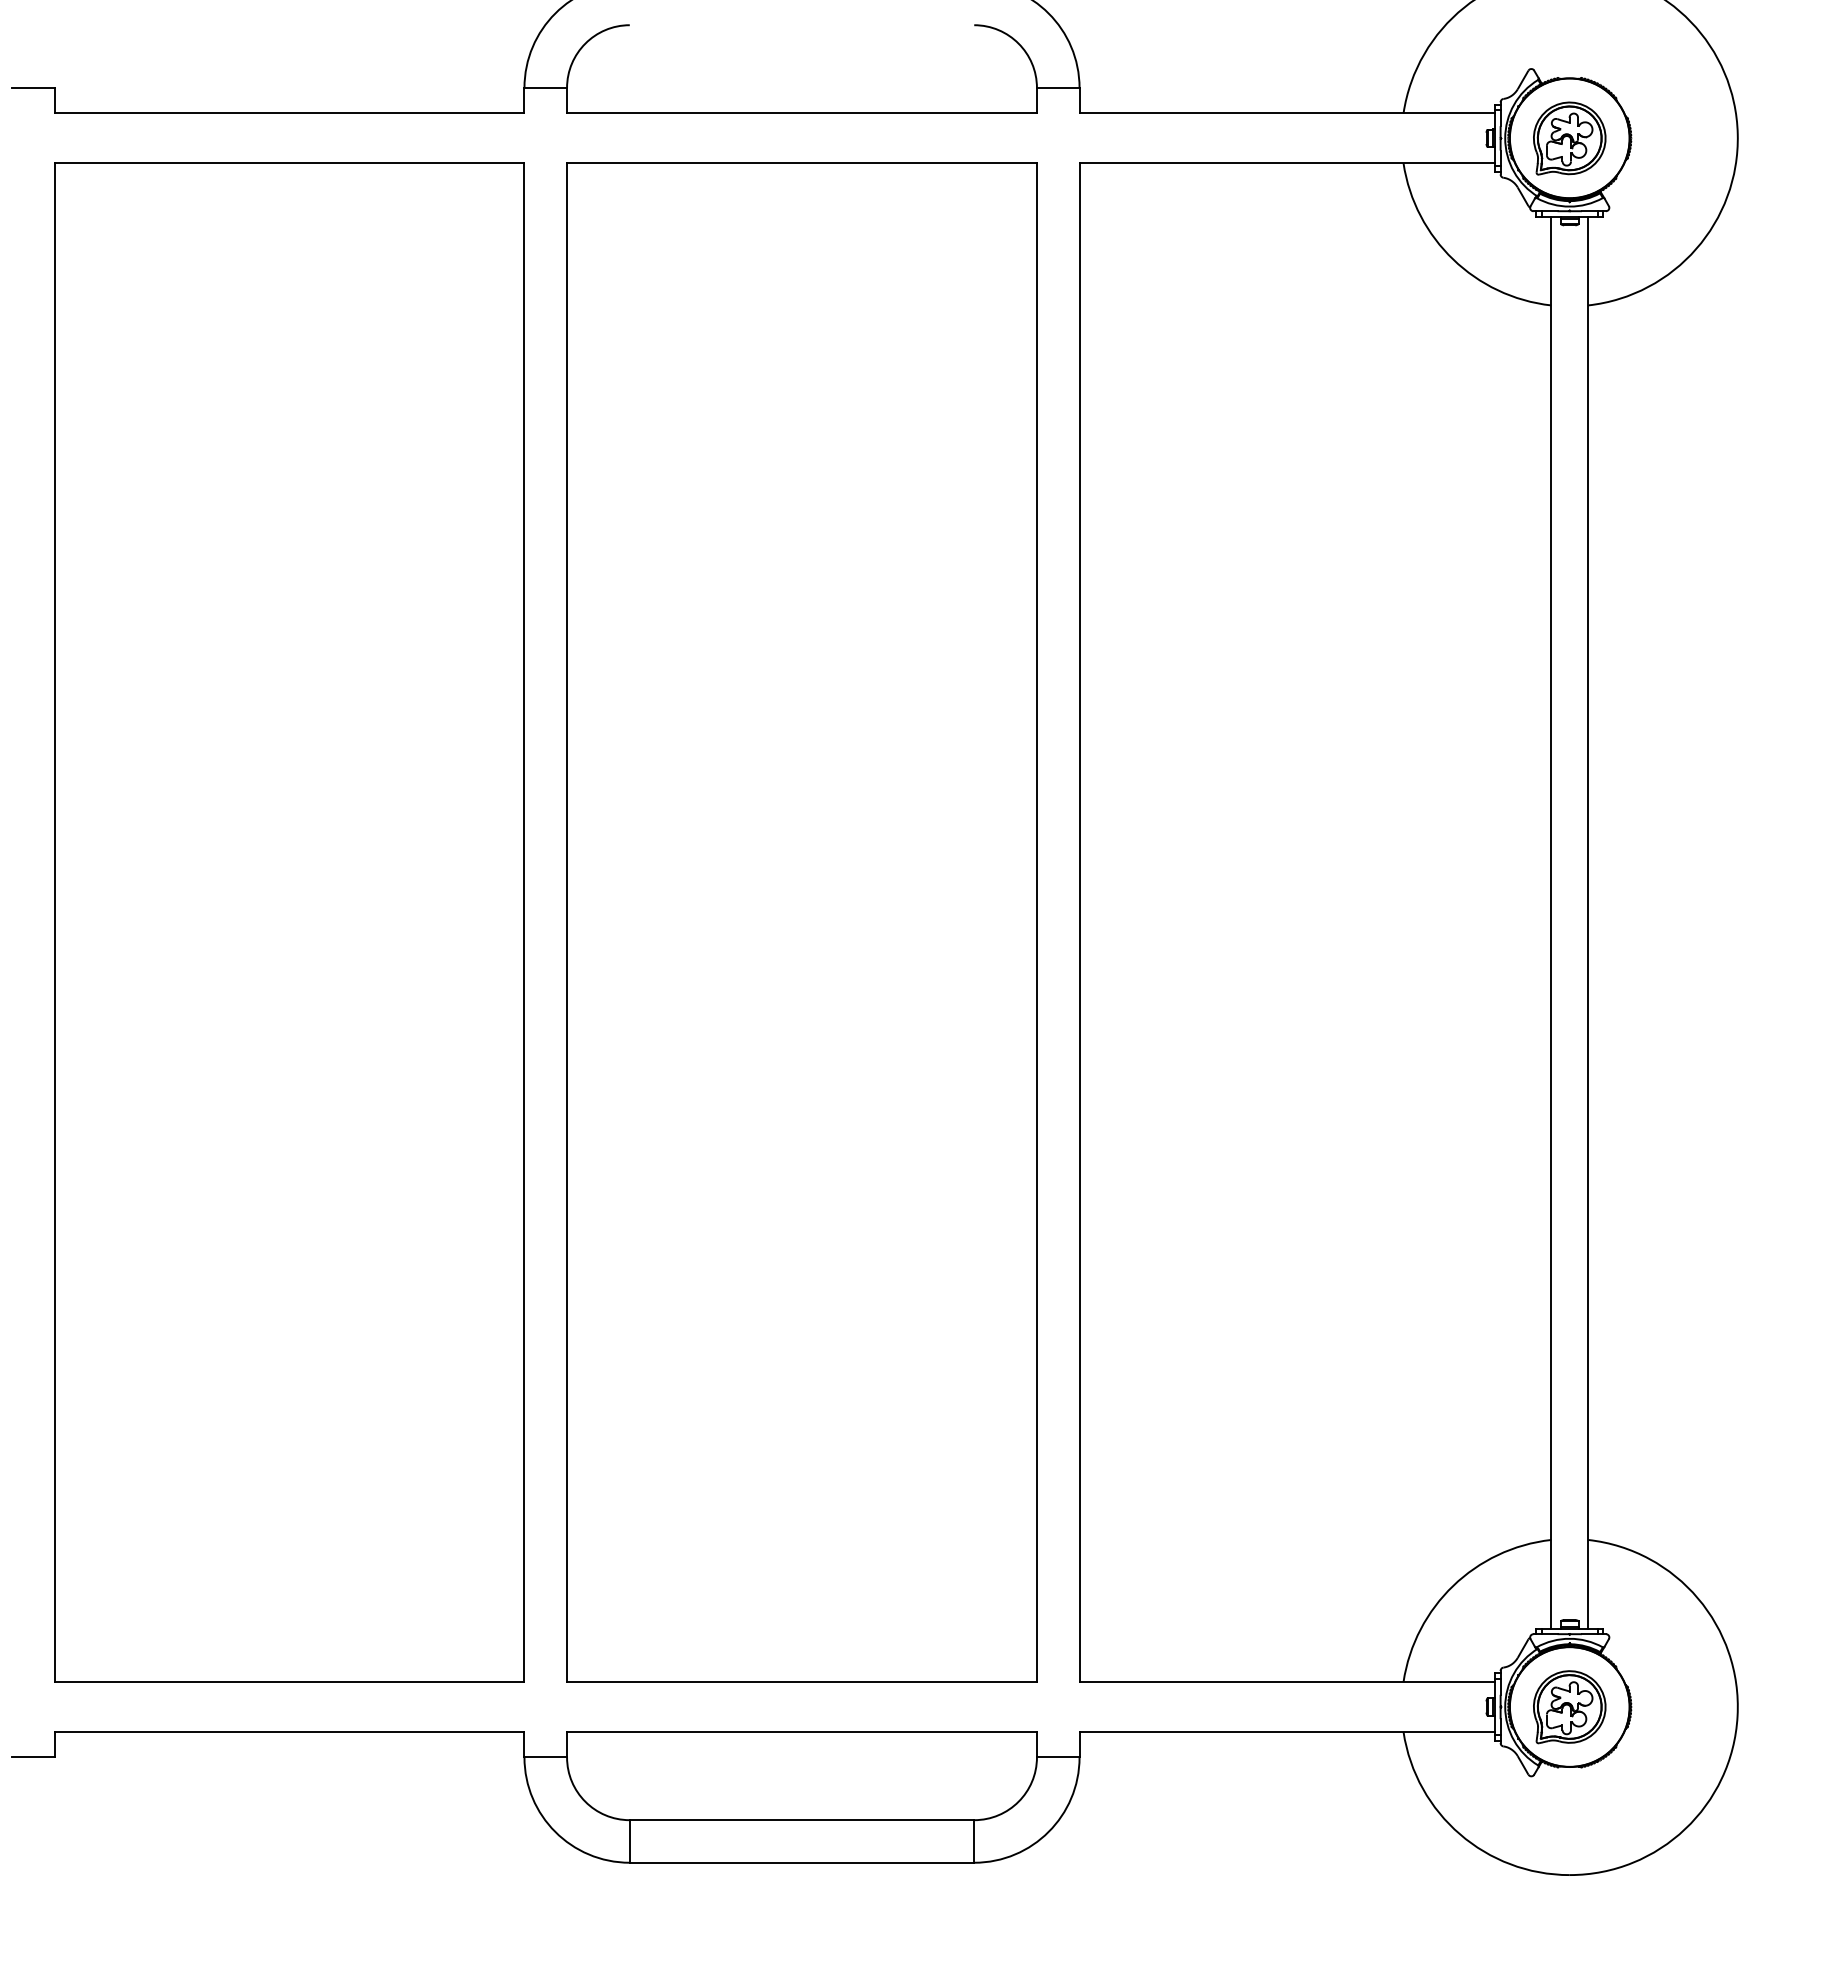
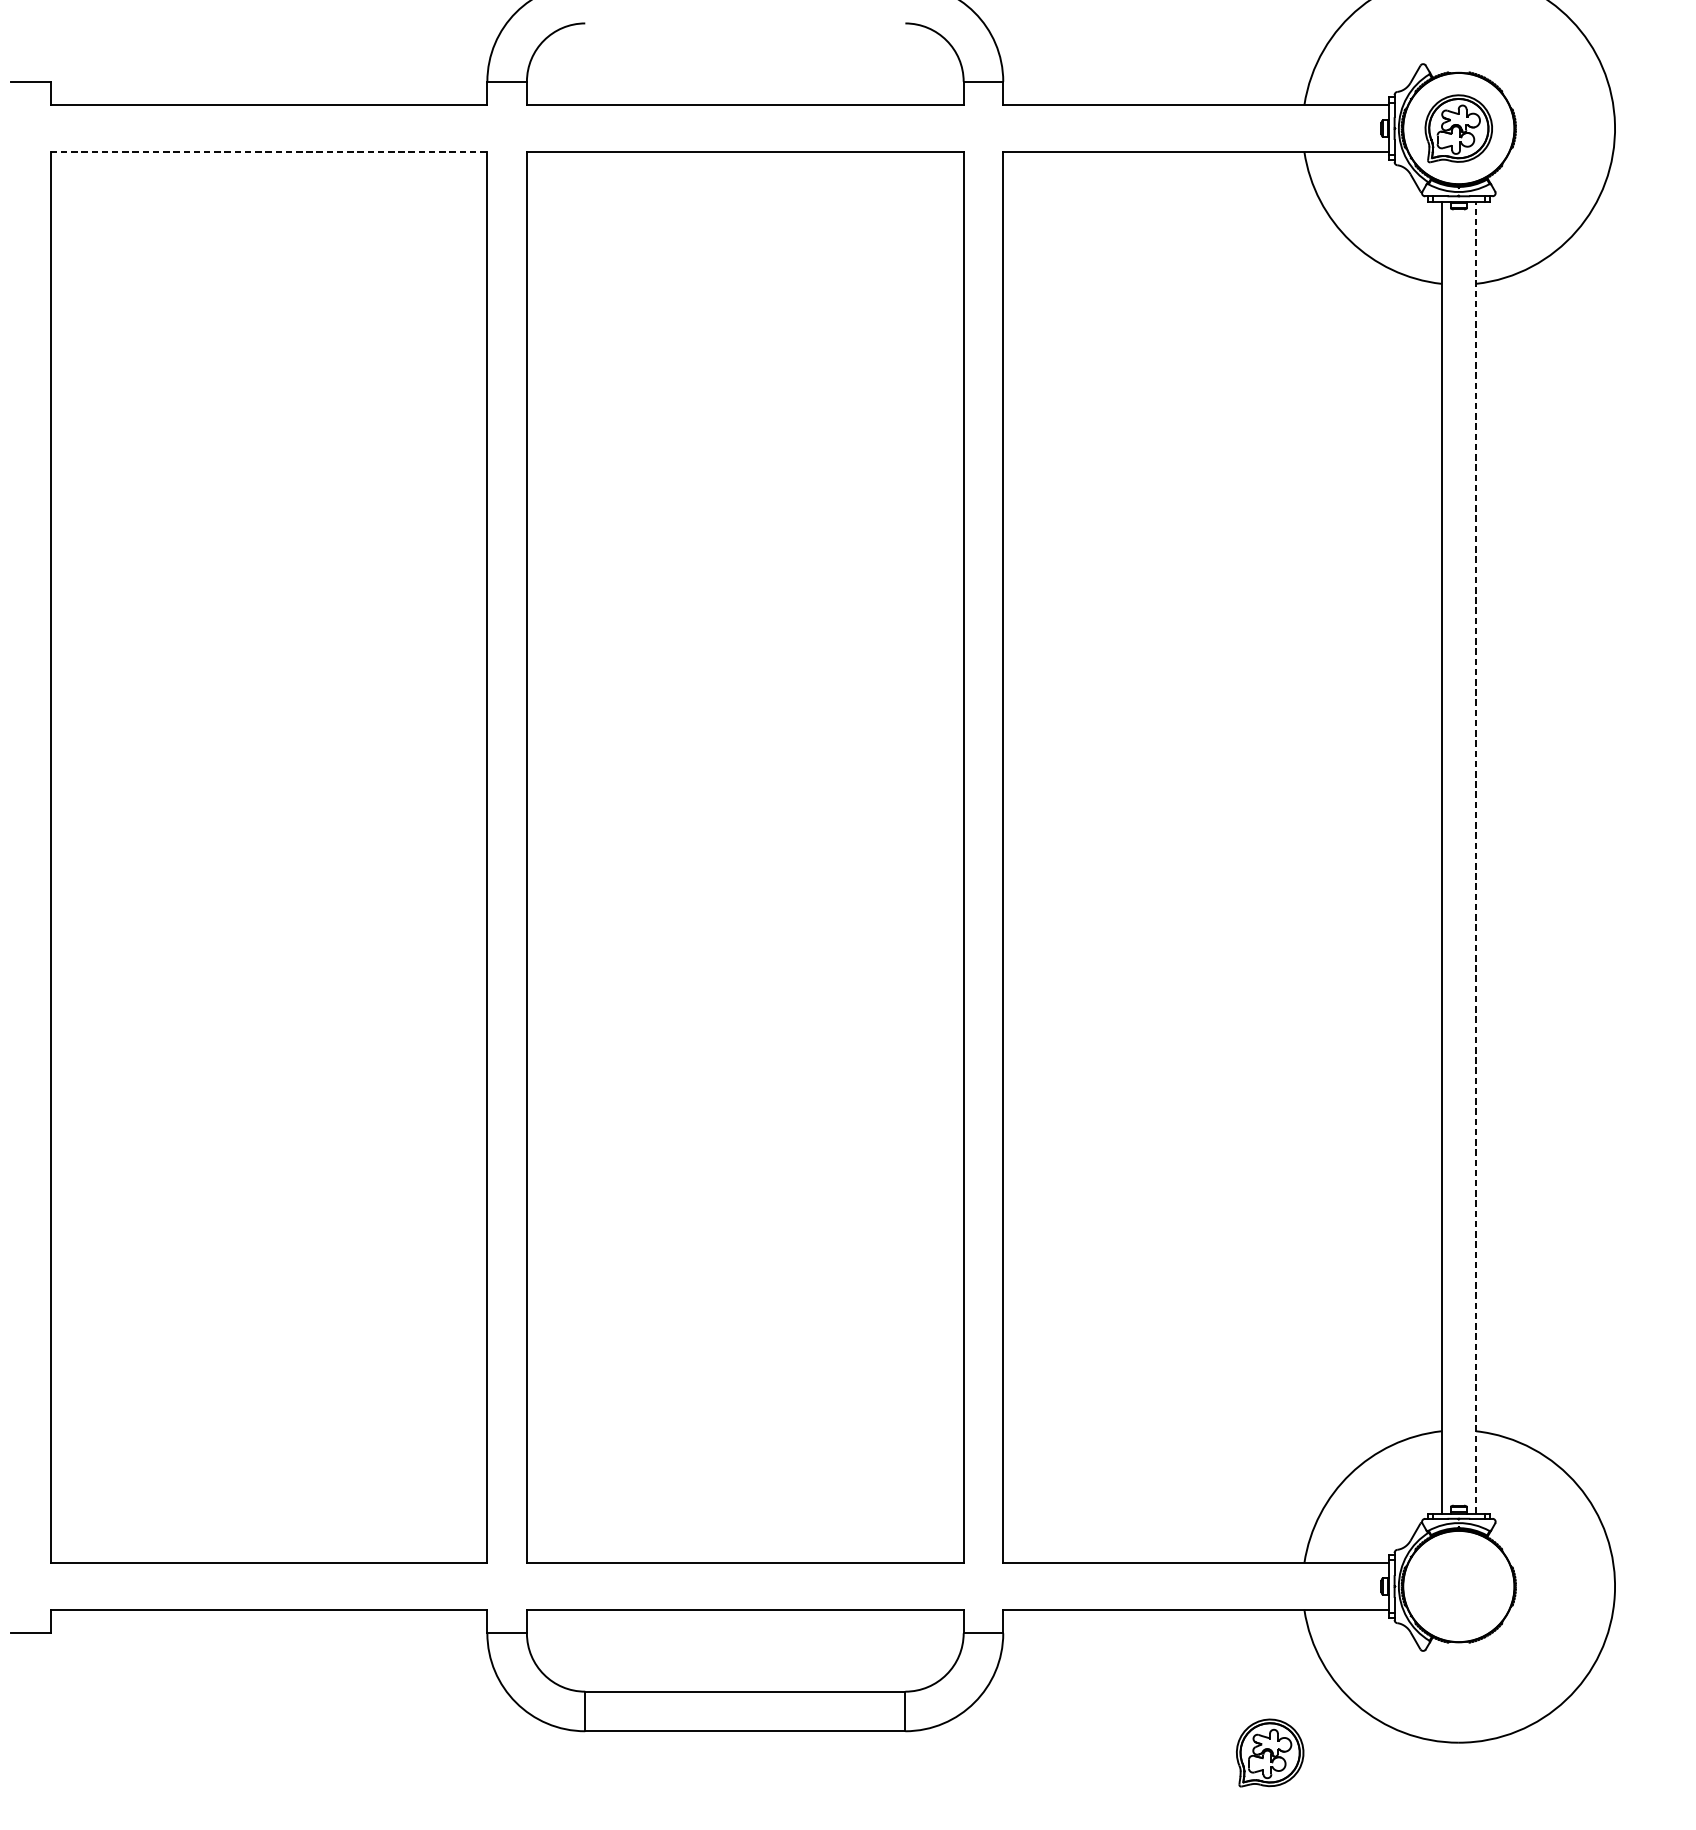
line: (289, 163) -> (268, 151), solid -> dashed
line: (1588, 922) -> (1476, 857), solid -> dashed
part: (1569, 1707) -> (1269, 1753), moved

